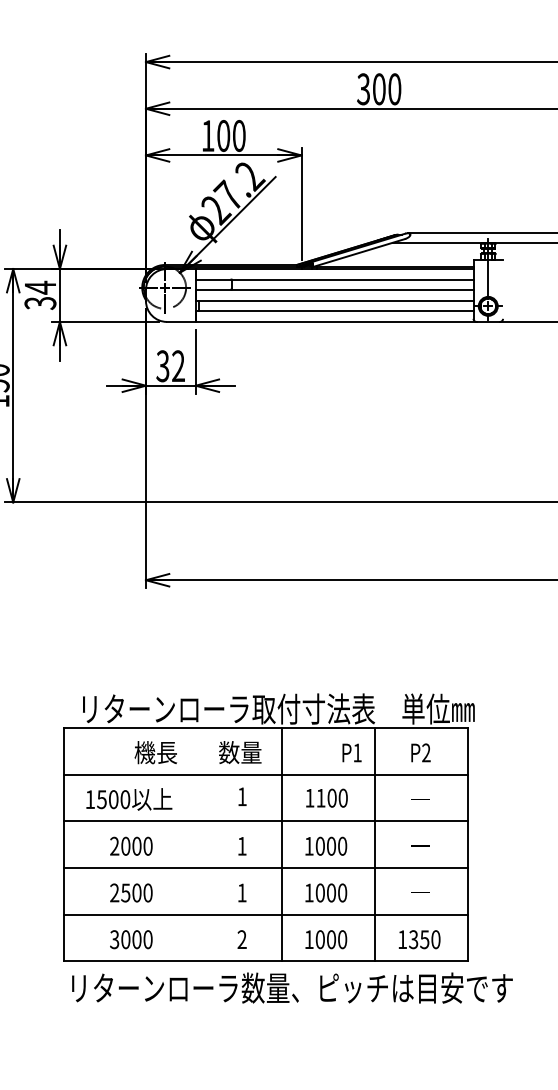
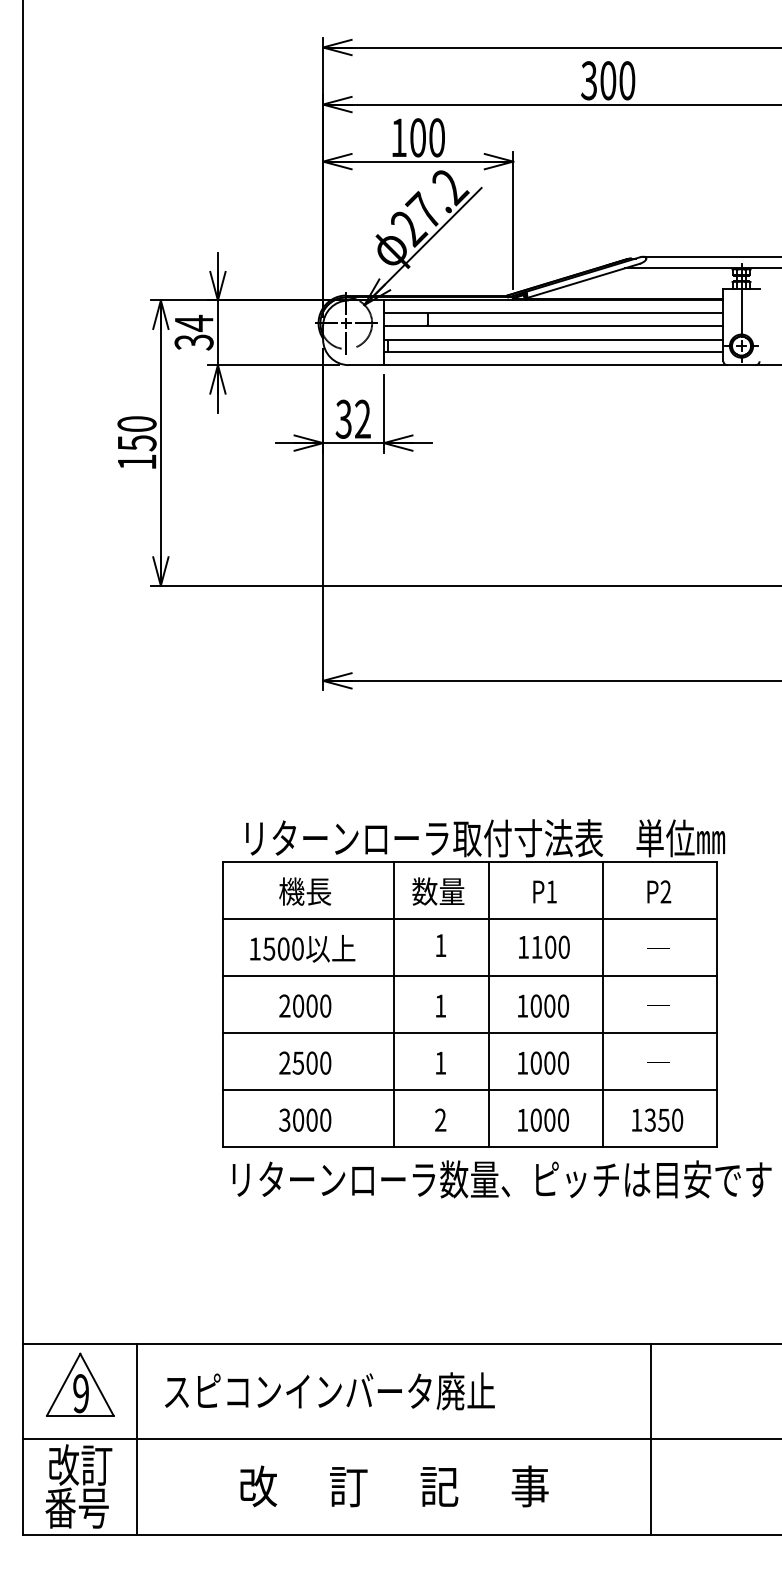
text: (156, 752) -> (305, 891), moved
text: (351, 752) -> (544, 891), moved
line: (203, 844) -> (393, 1003), added

